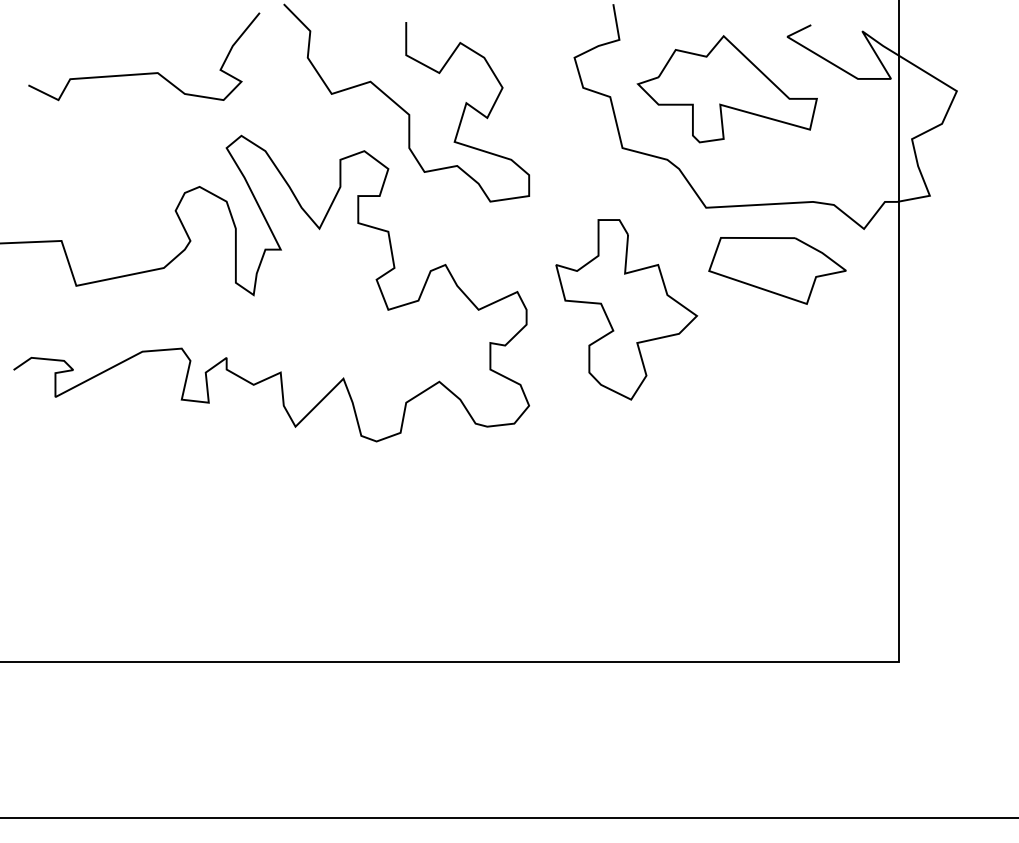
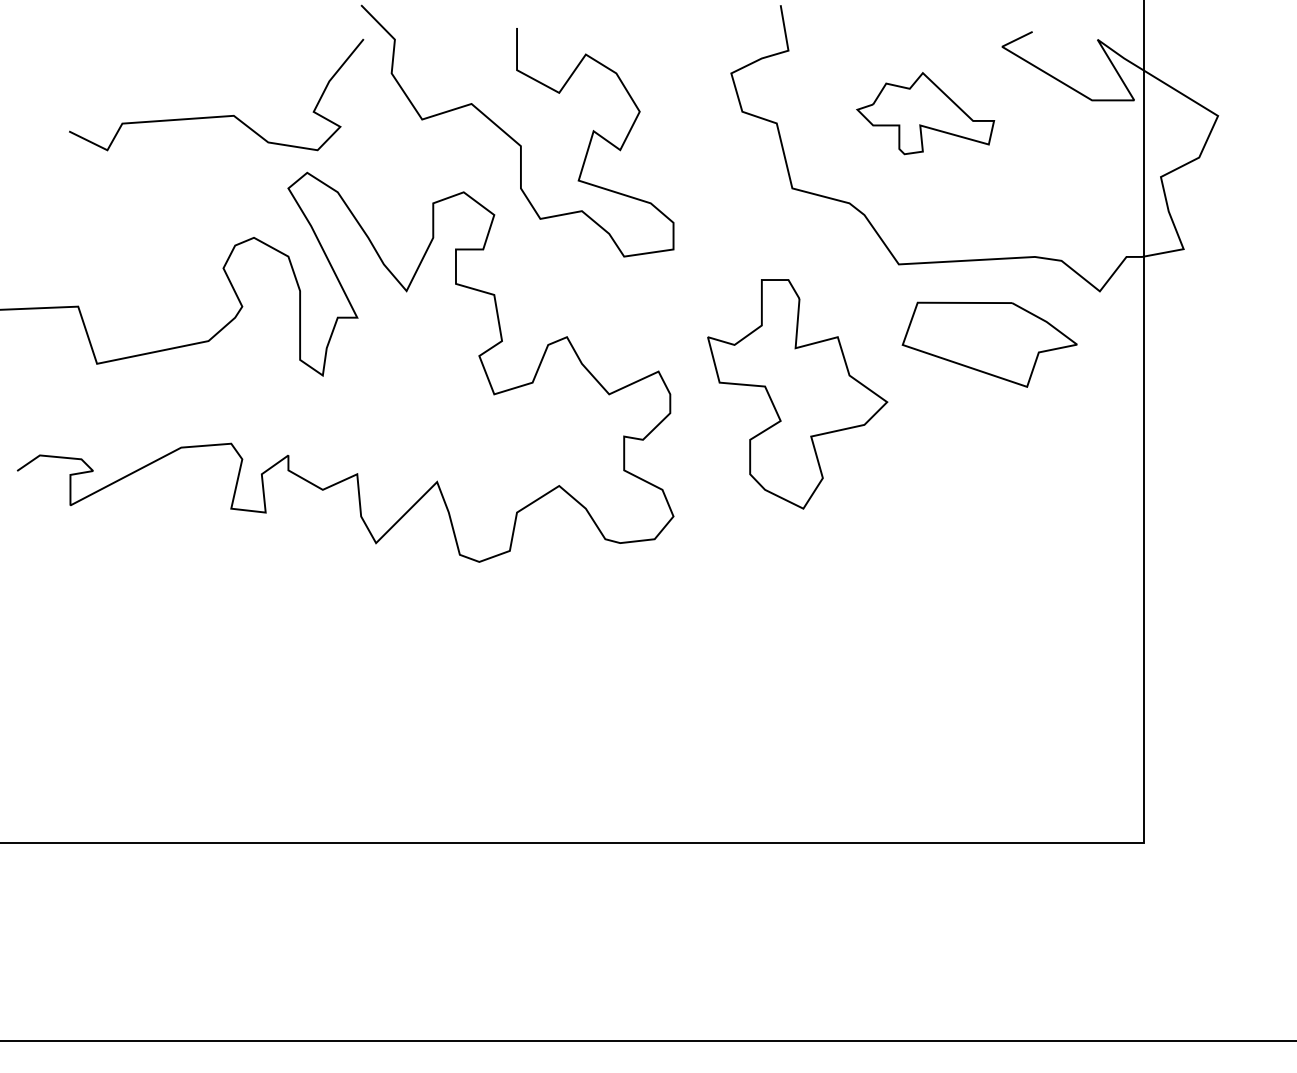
curve: (147, 72) -> (220, 115), moved
part: (726, 89) -> (924, 113), size x0.6

